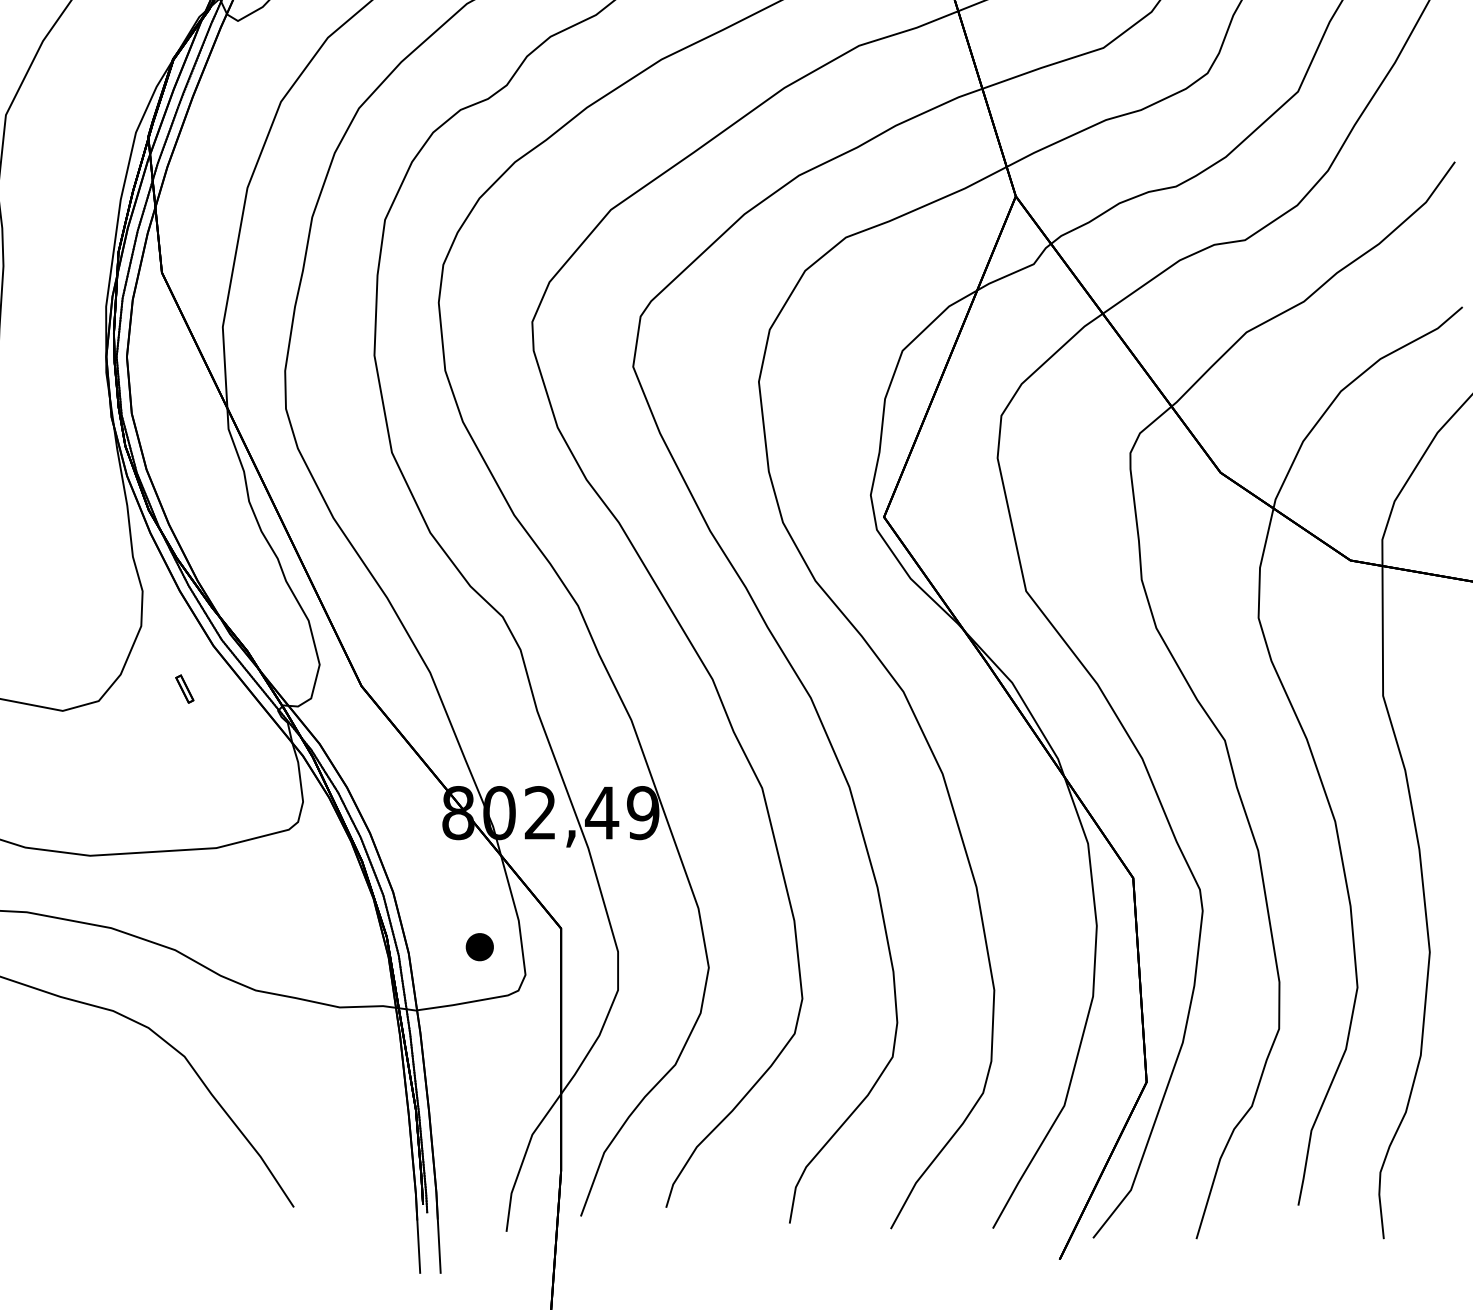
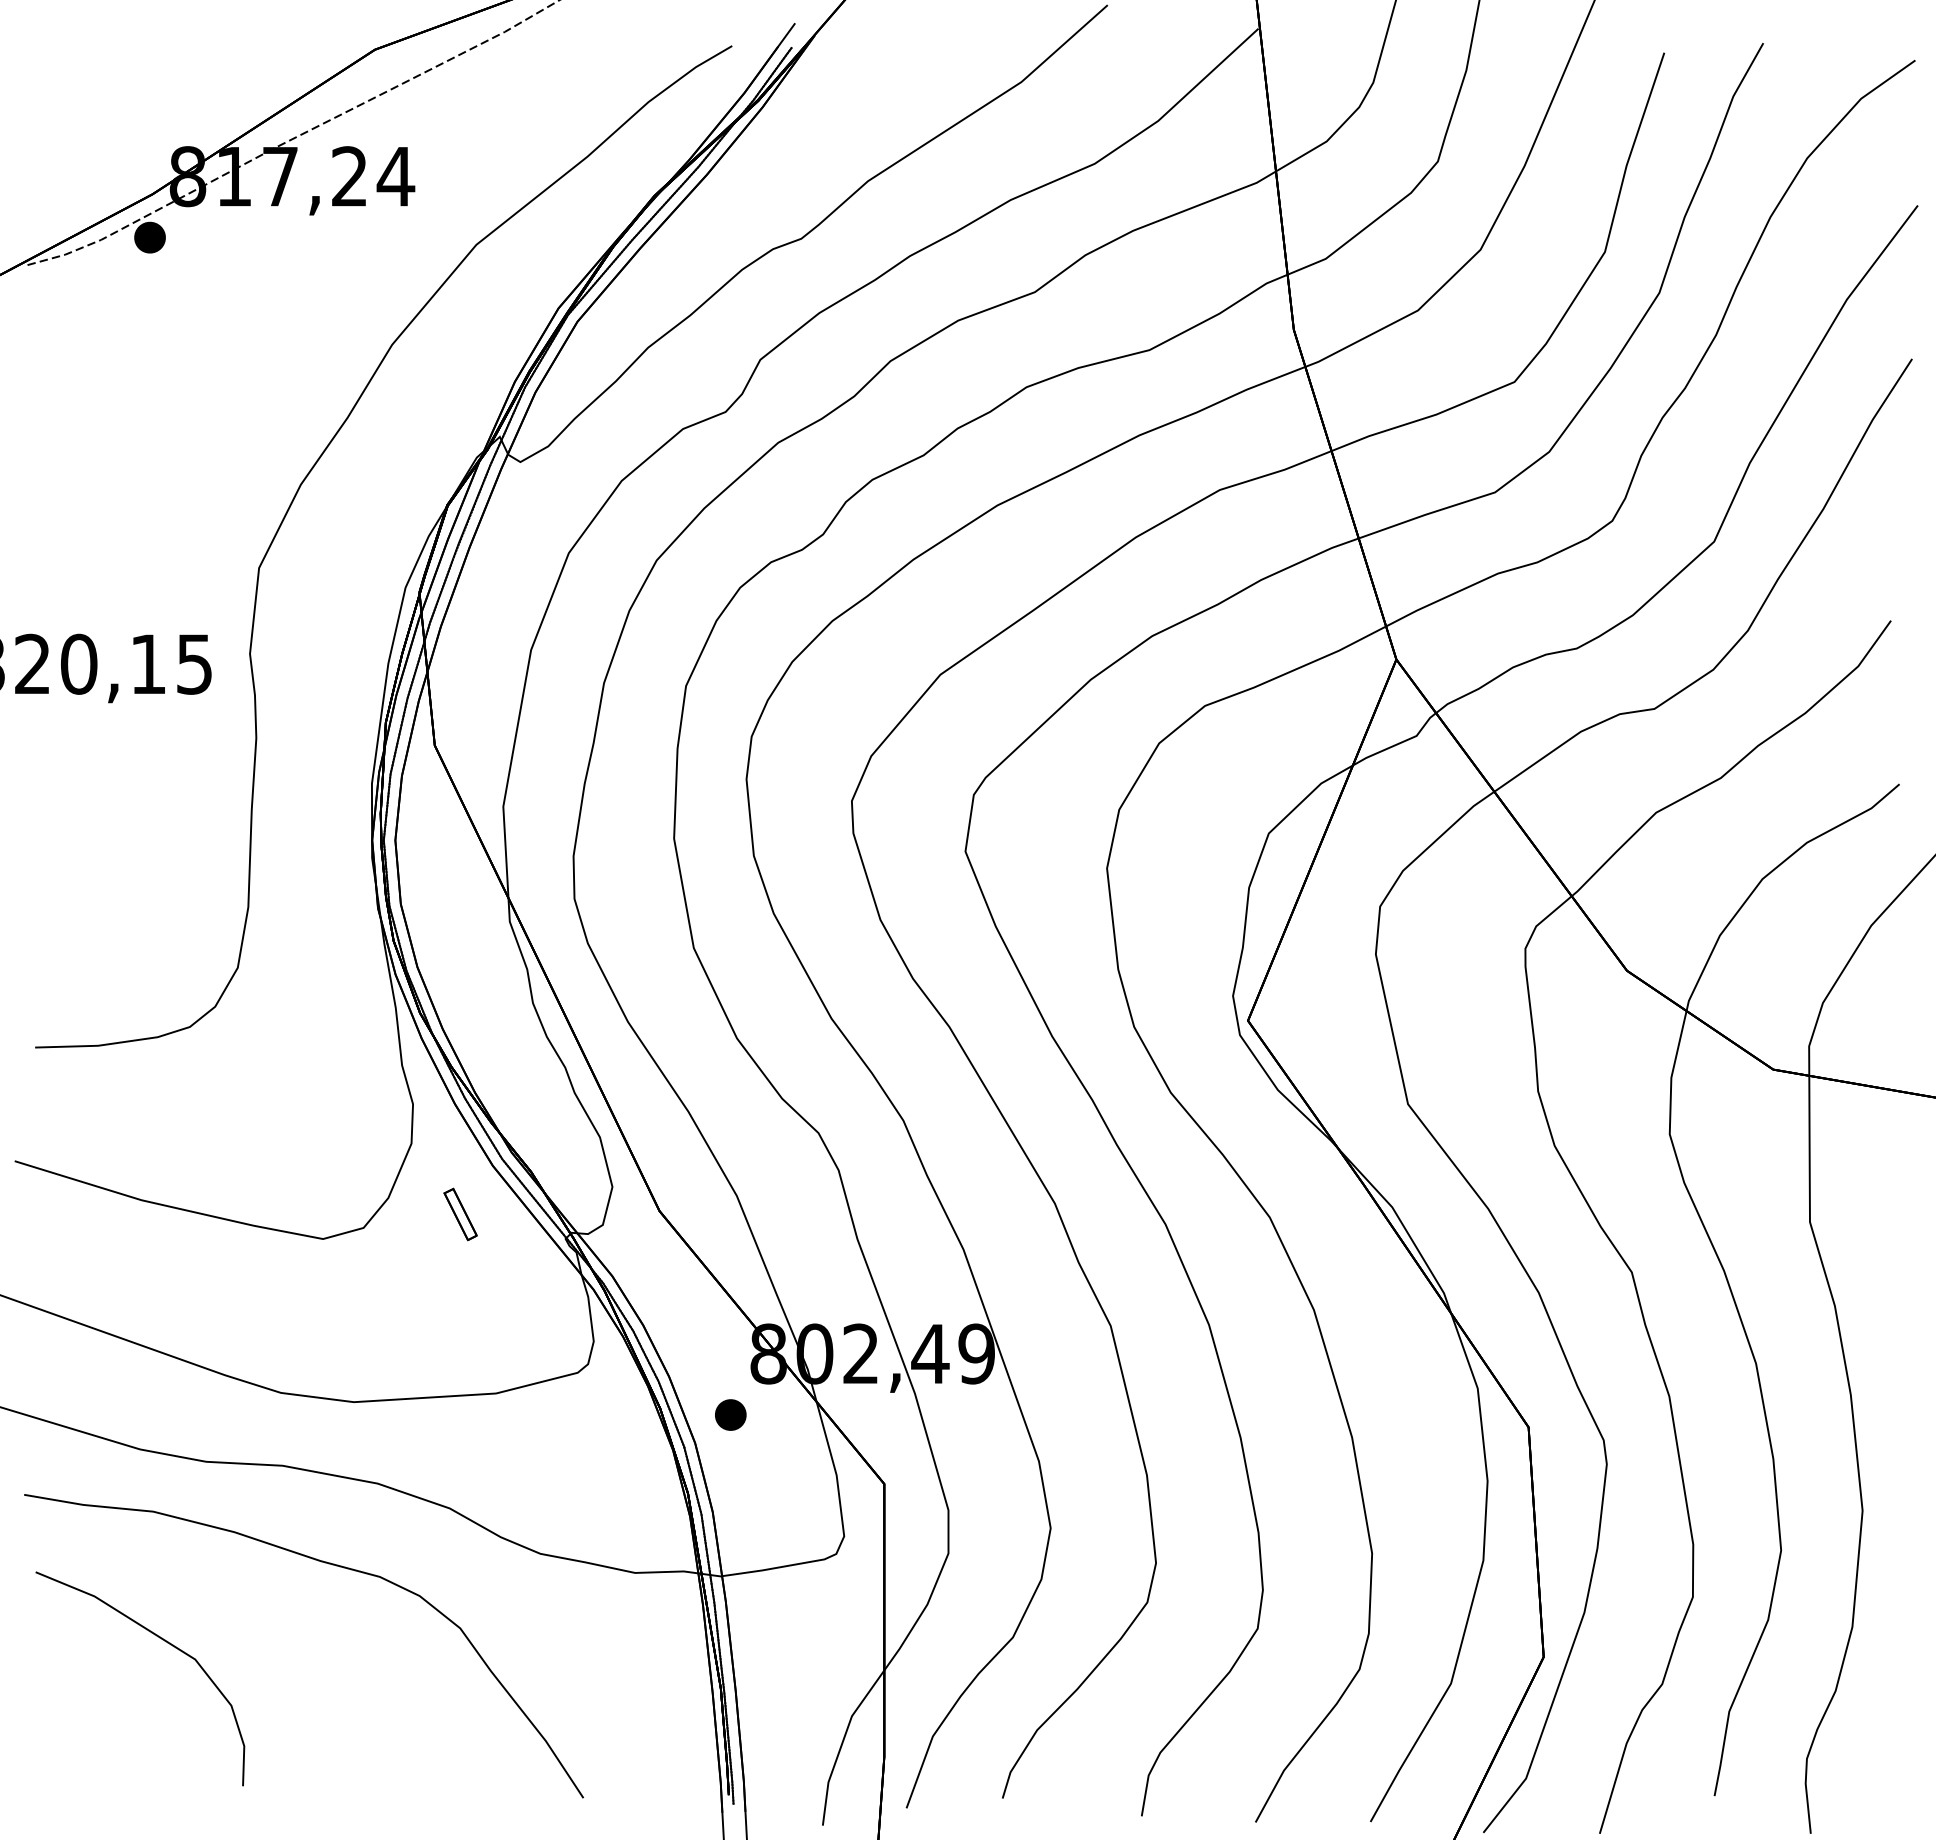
part: (184, 689) -> (460, 1214), size x1.67
part: (479, 946) -> (730, 1414), moved

